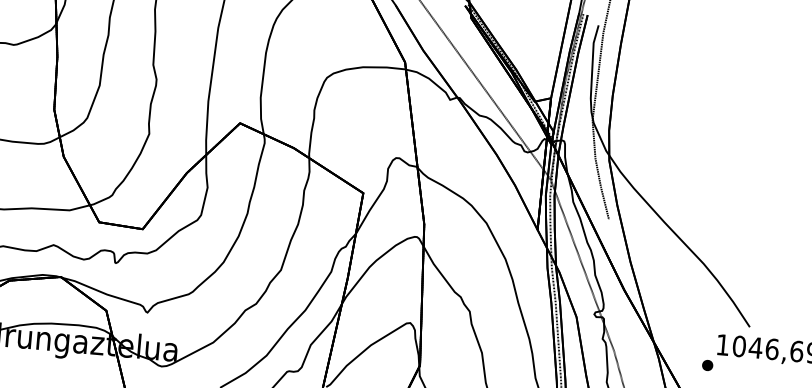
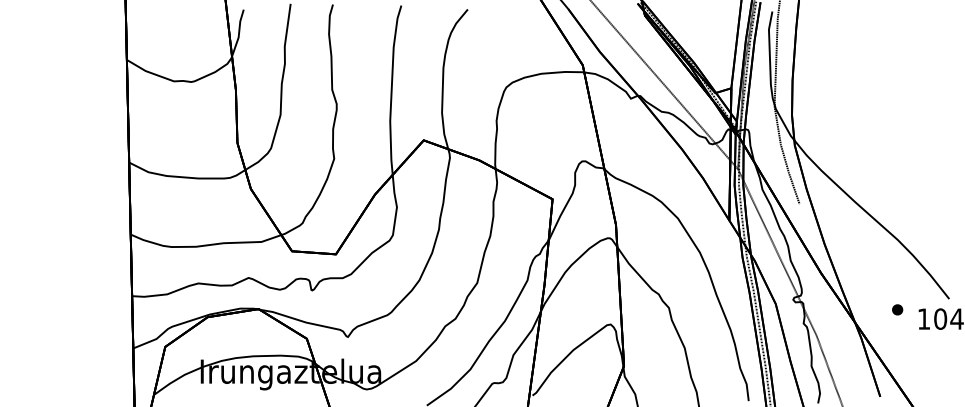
part: (707, 365) -> (897, 309), moved

